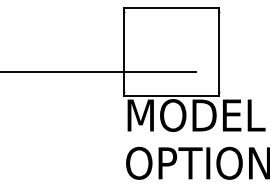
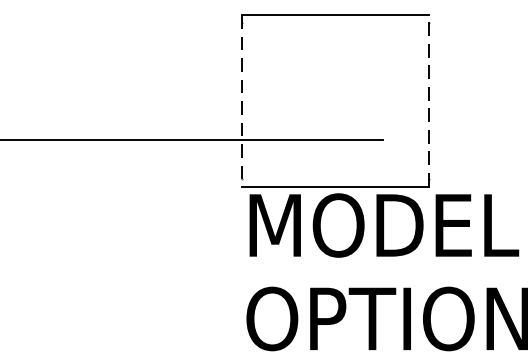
line: (123, 51) -> (241, 100), solid -> dashed
line: (219, 51) -> (429, 100), solid -> dashed

